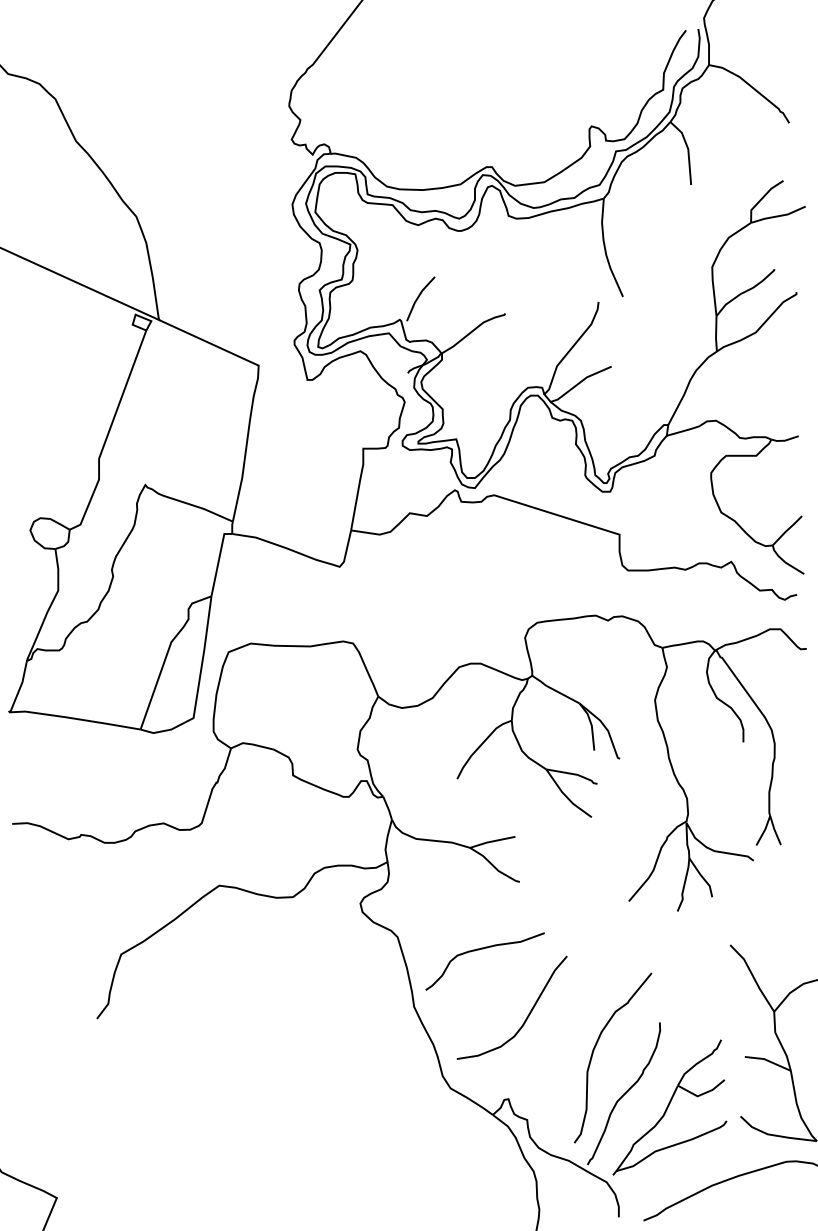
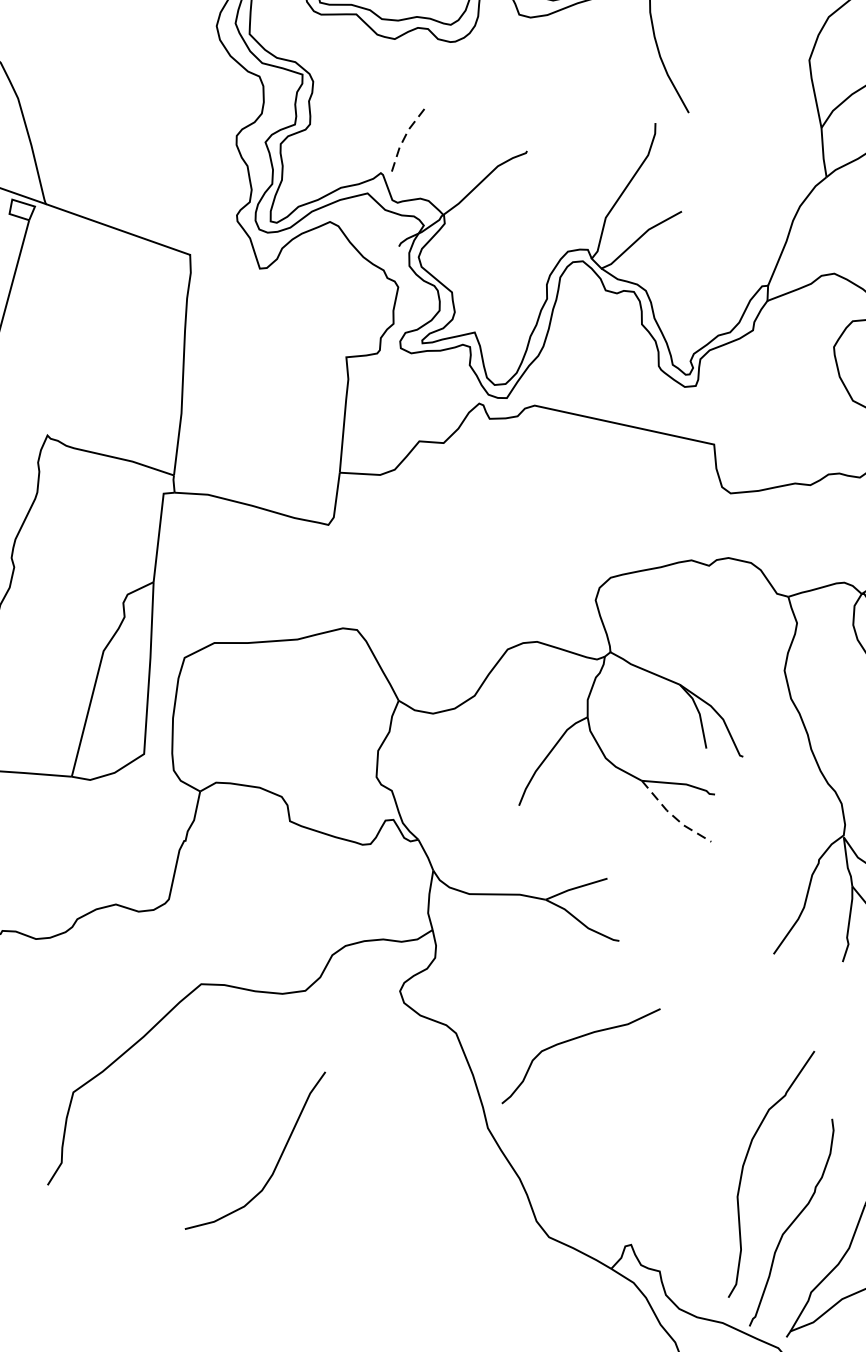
line: (418, 297) -> (404, 139), solid -> dashed
line: (566, 796) -> (673, 815), solid -> dashed
curve: (527, 1015) -> (277, 1159), moved

